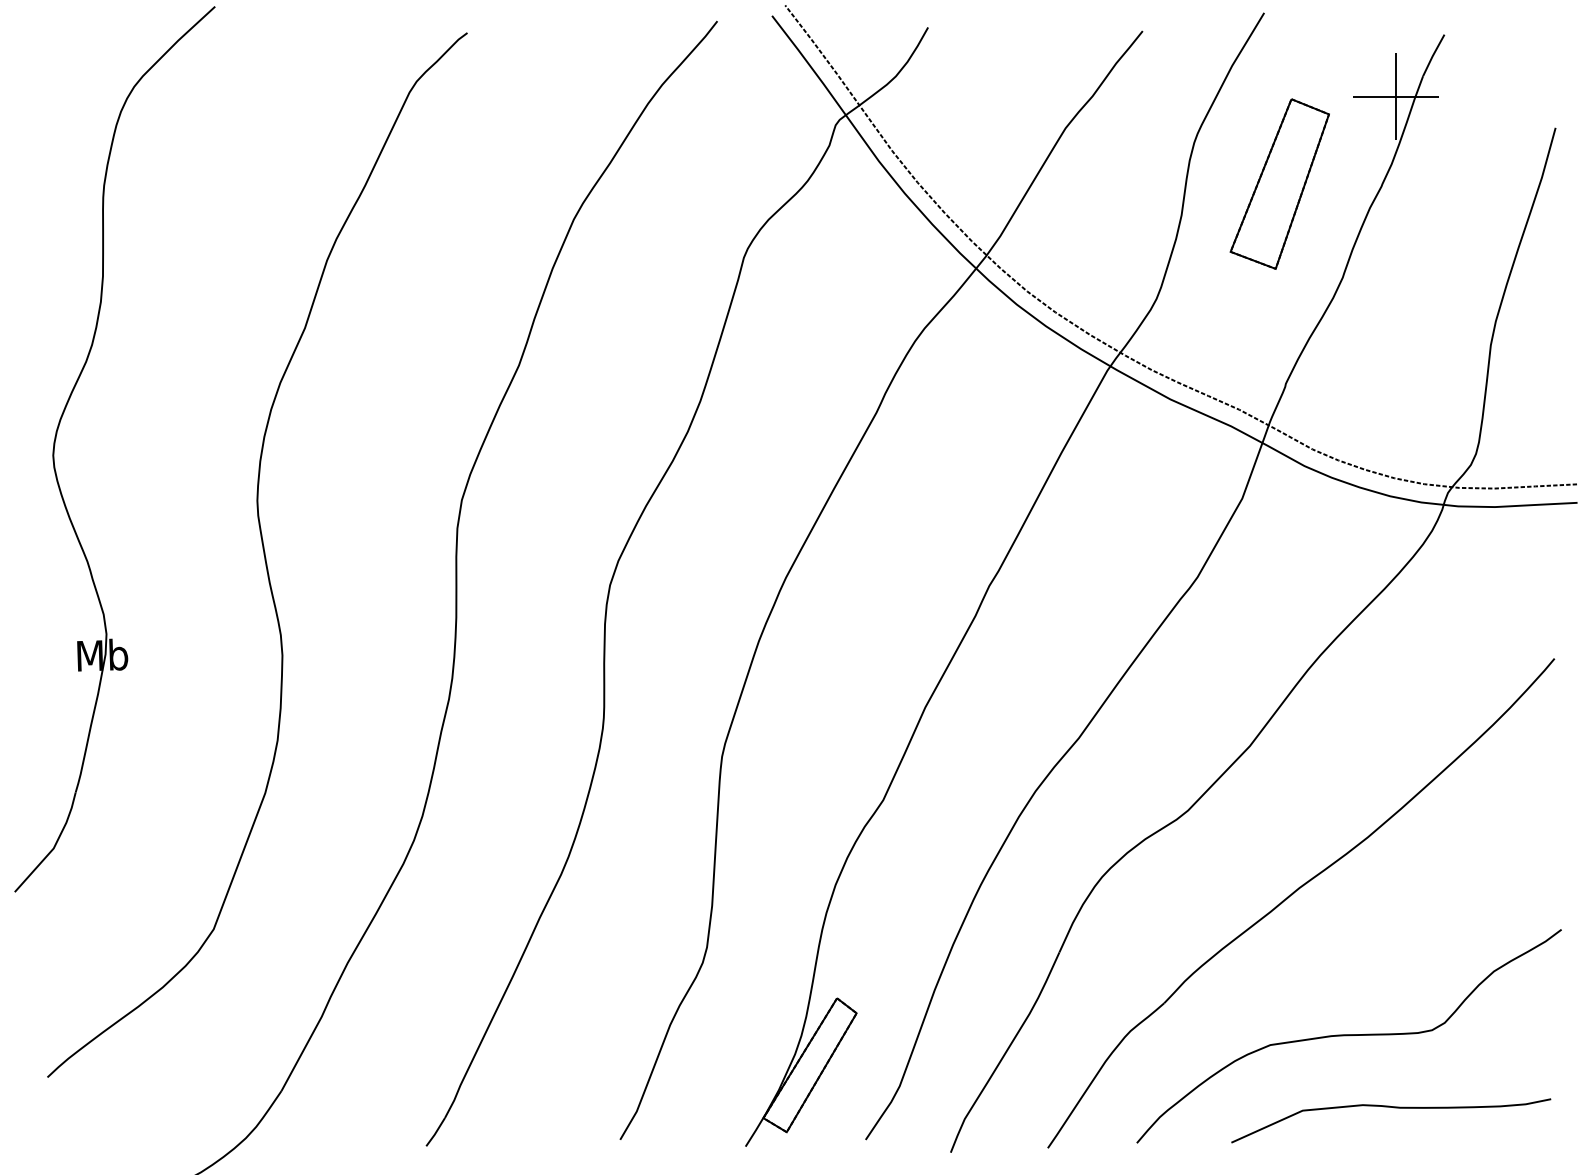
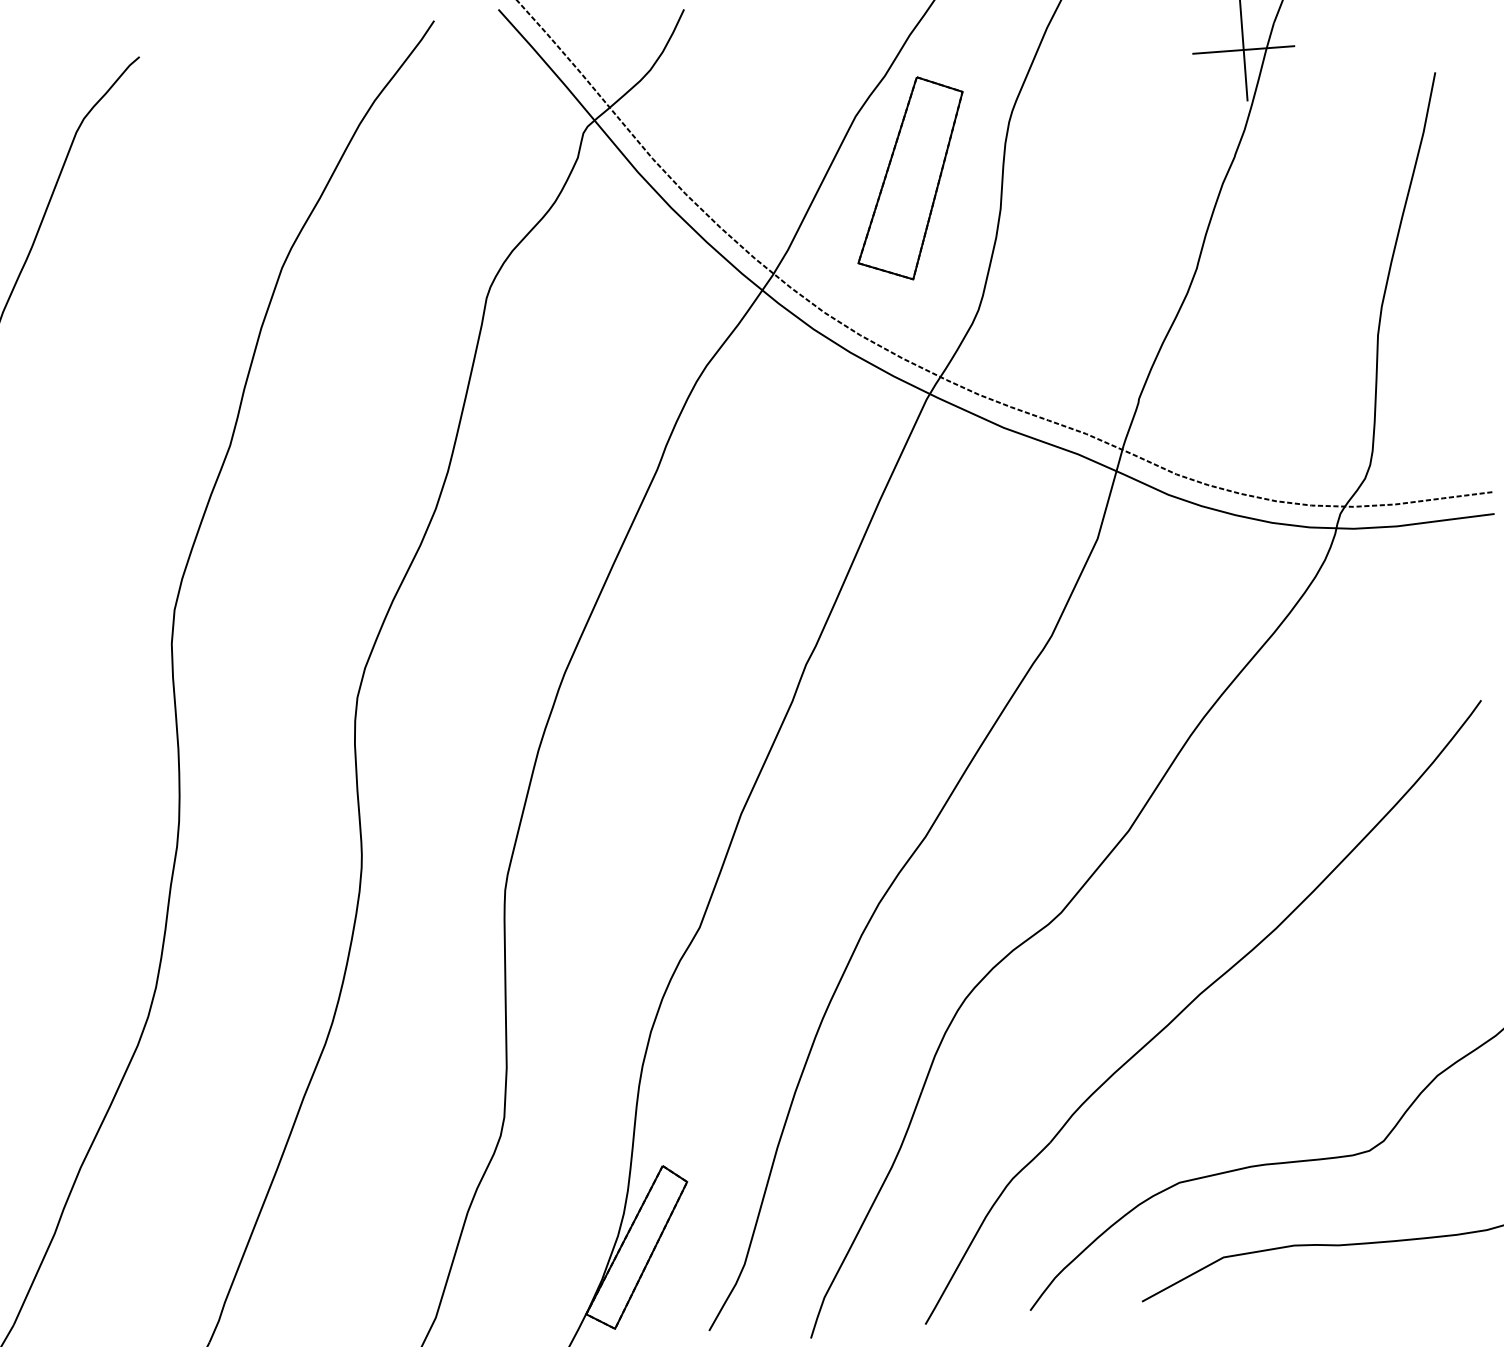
part: (1279, 183) -> (910, 178), moved

